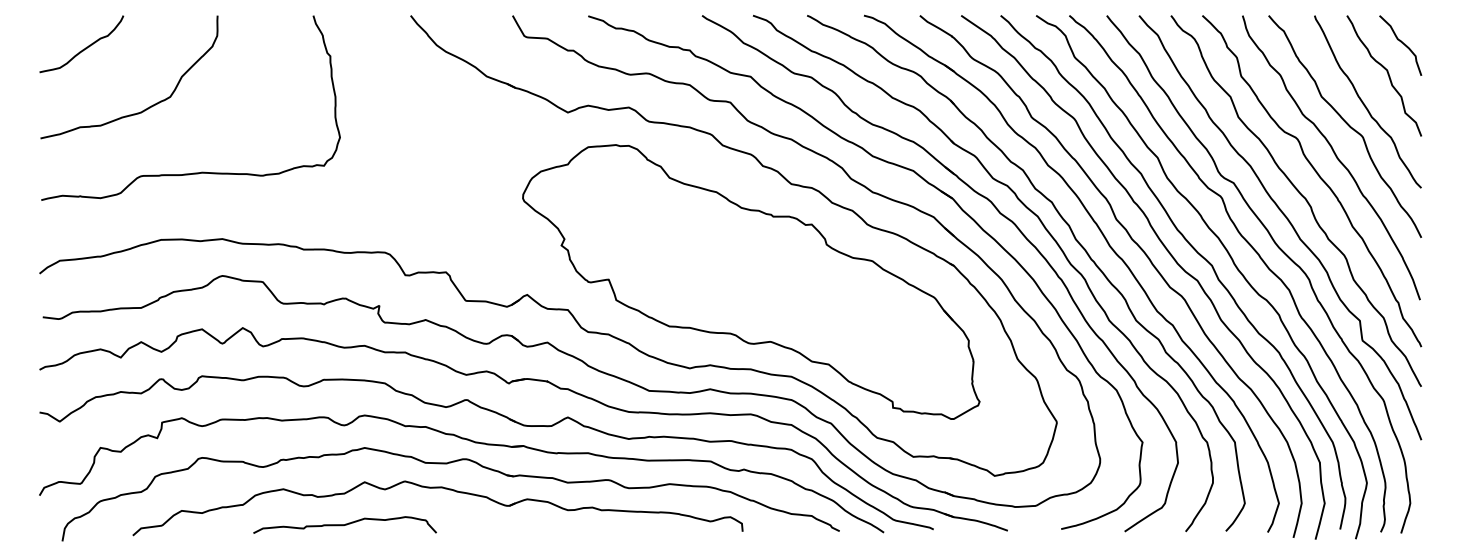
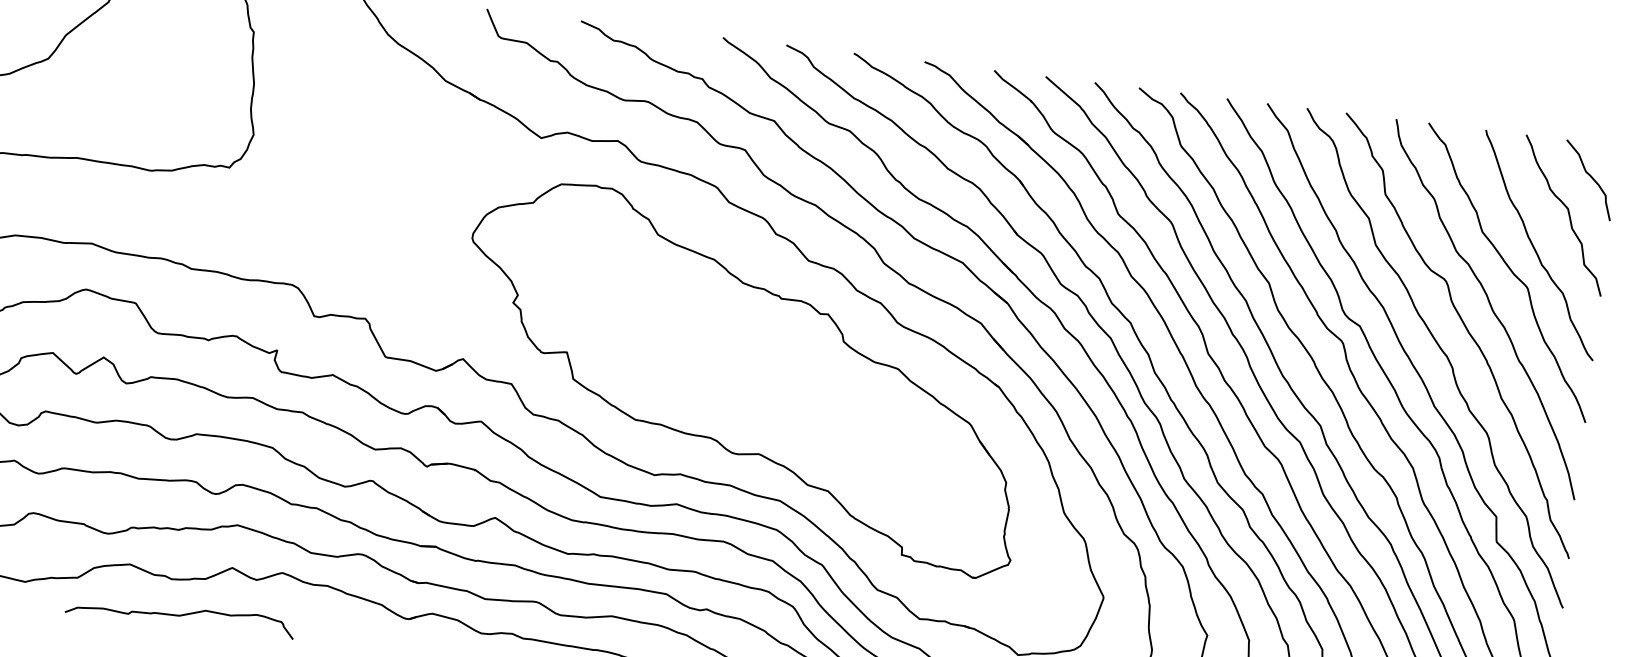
curve: (344, 524) -> (179, 614), moved

